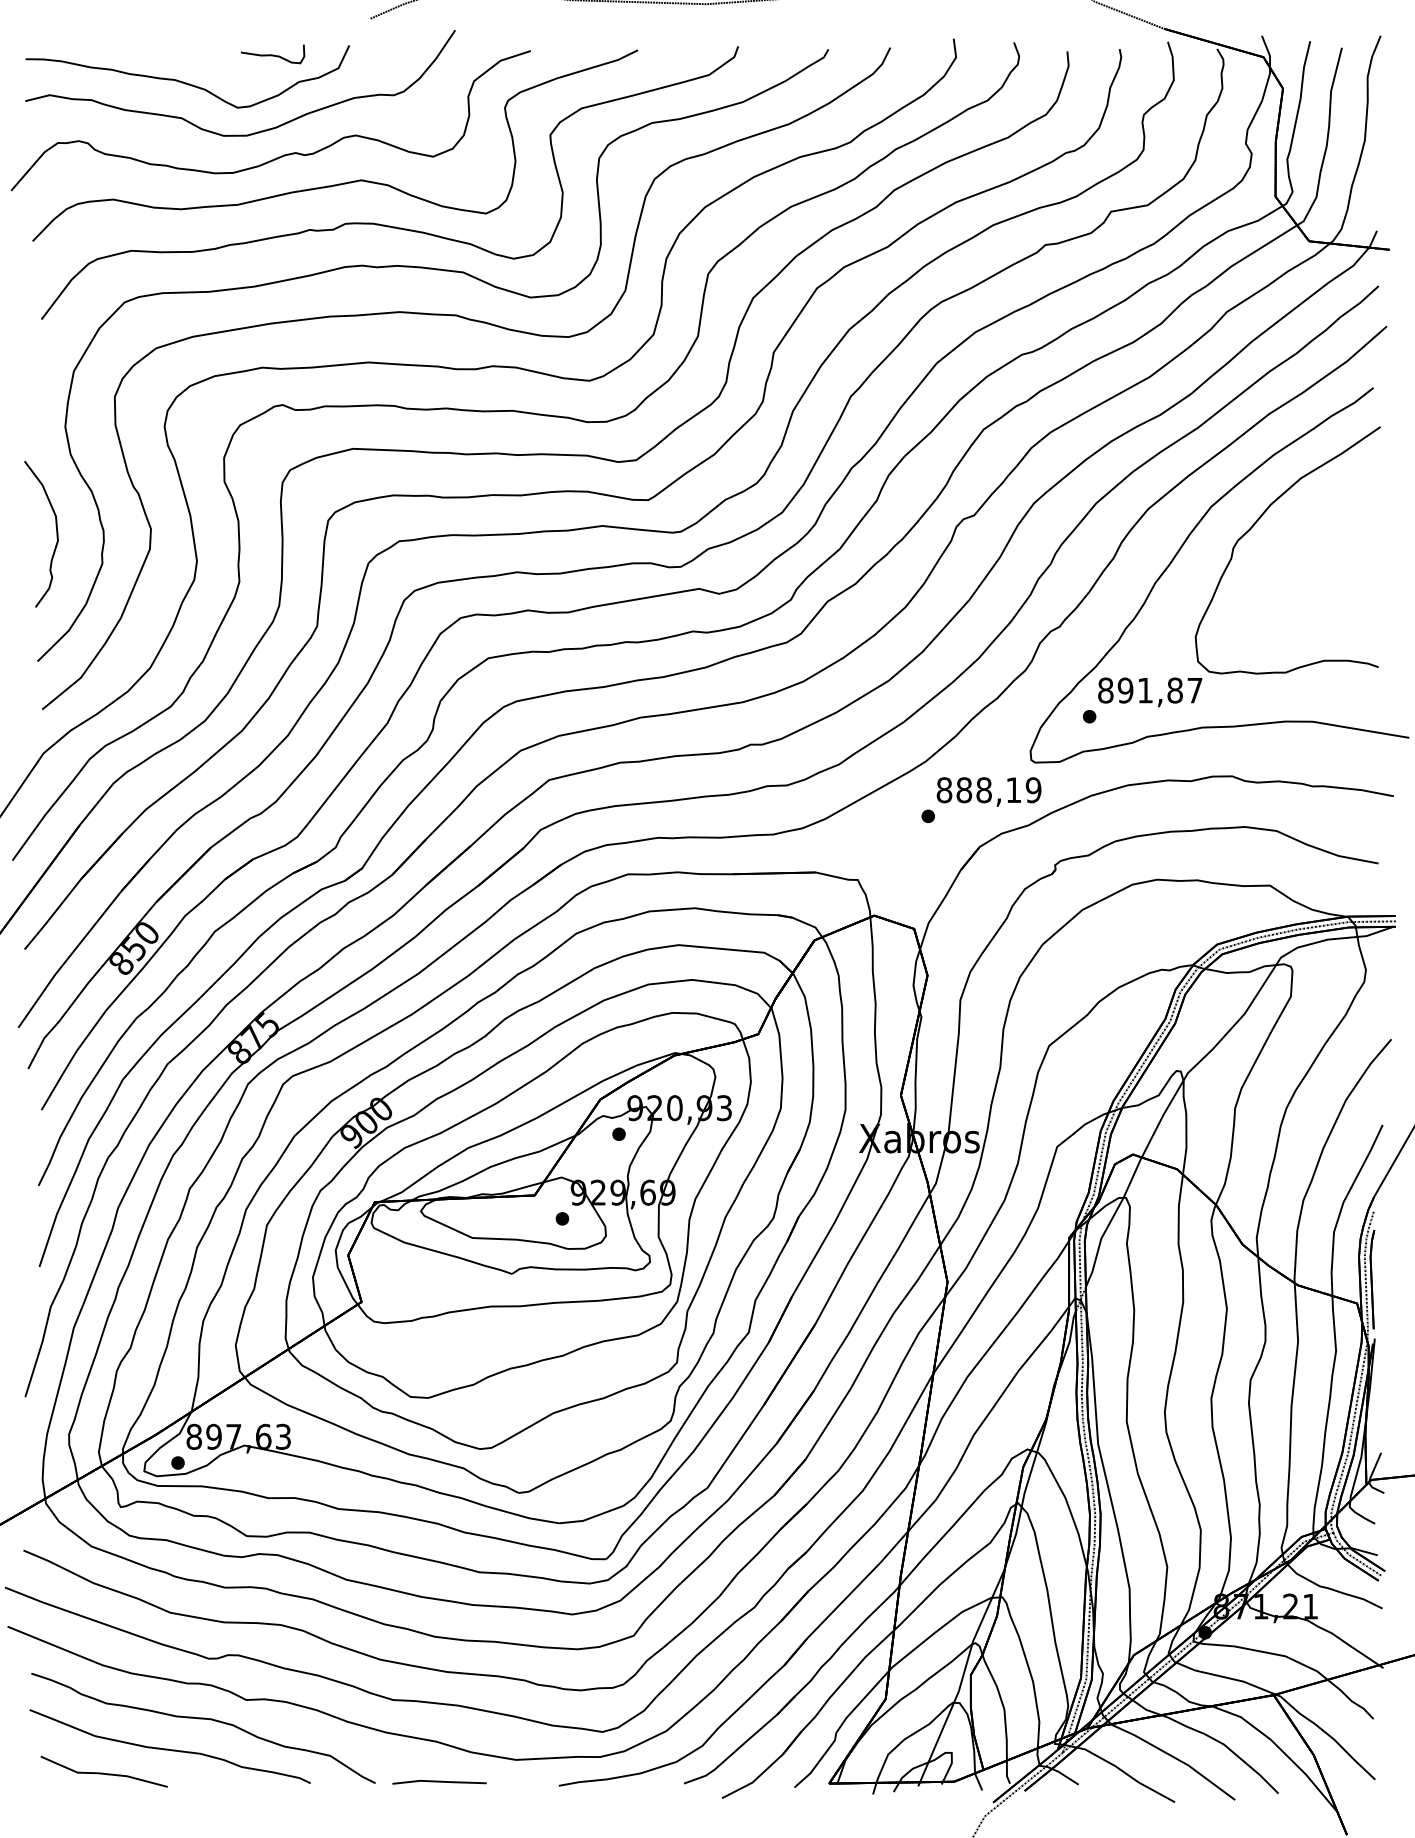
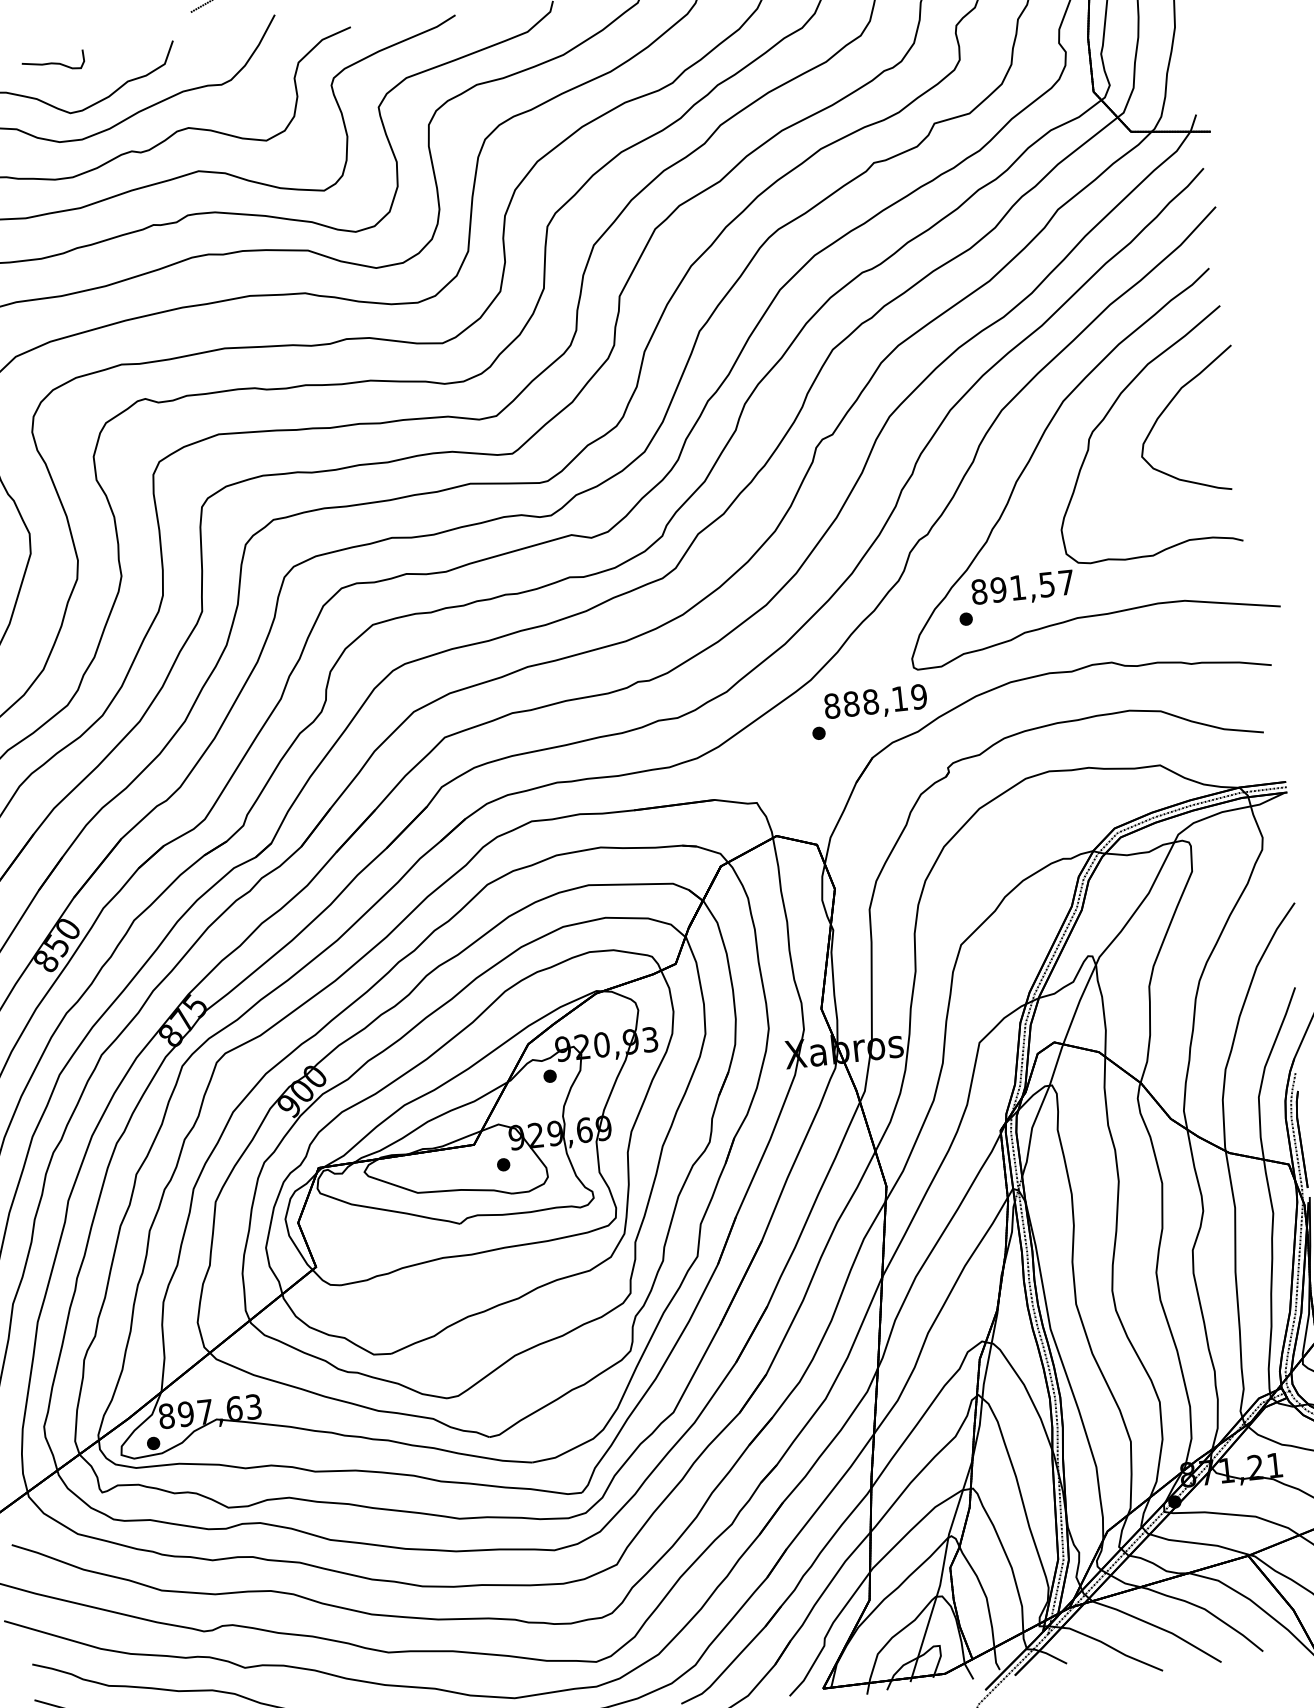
part: (273, 54) -> (53, 62), moved
part: (1317, 522) -> (1168, 405), added
text: (1174, 690) -> (1046, 584), 891,87 -> 891,57

